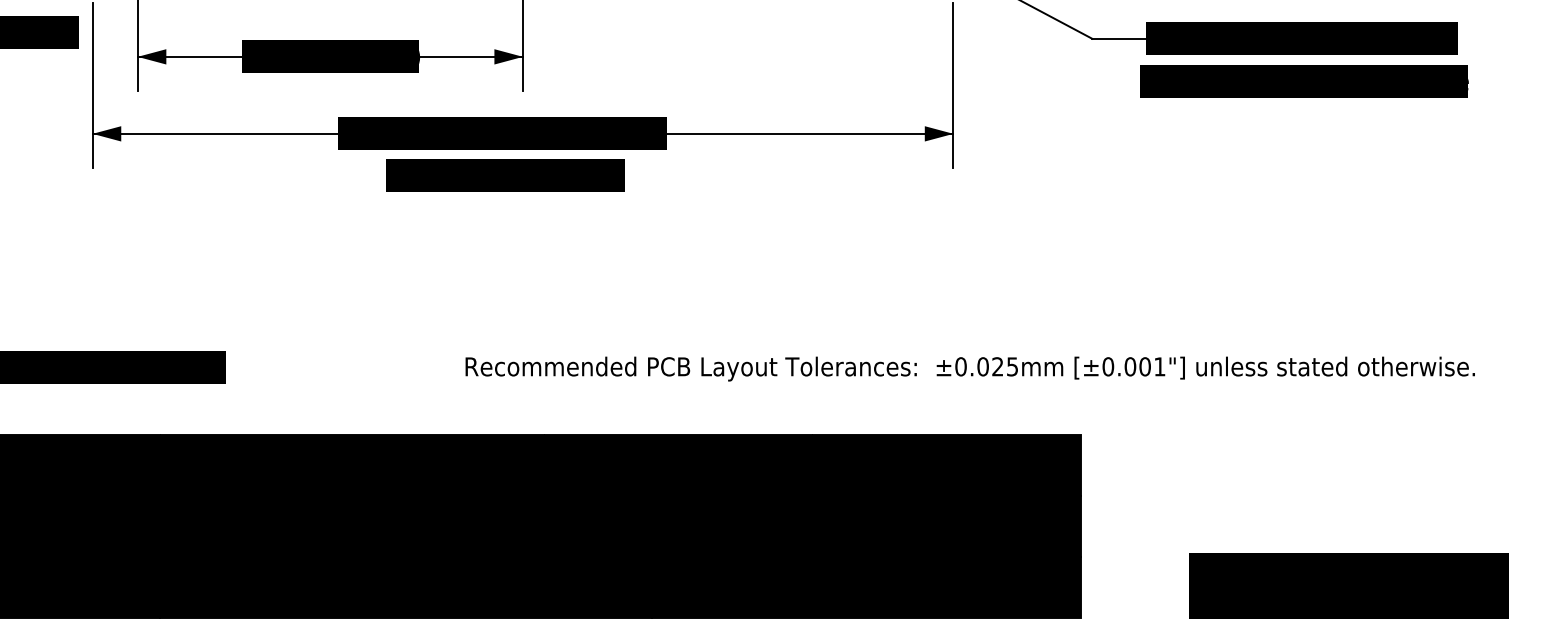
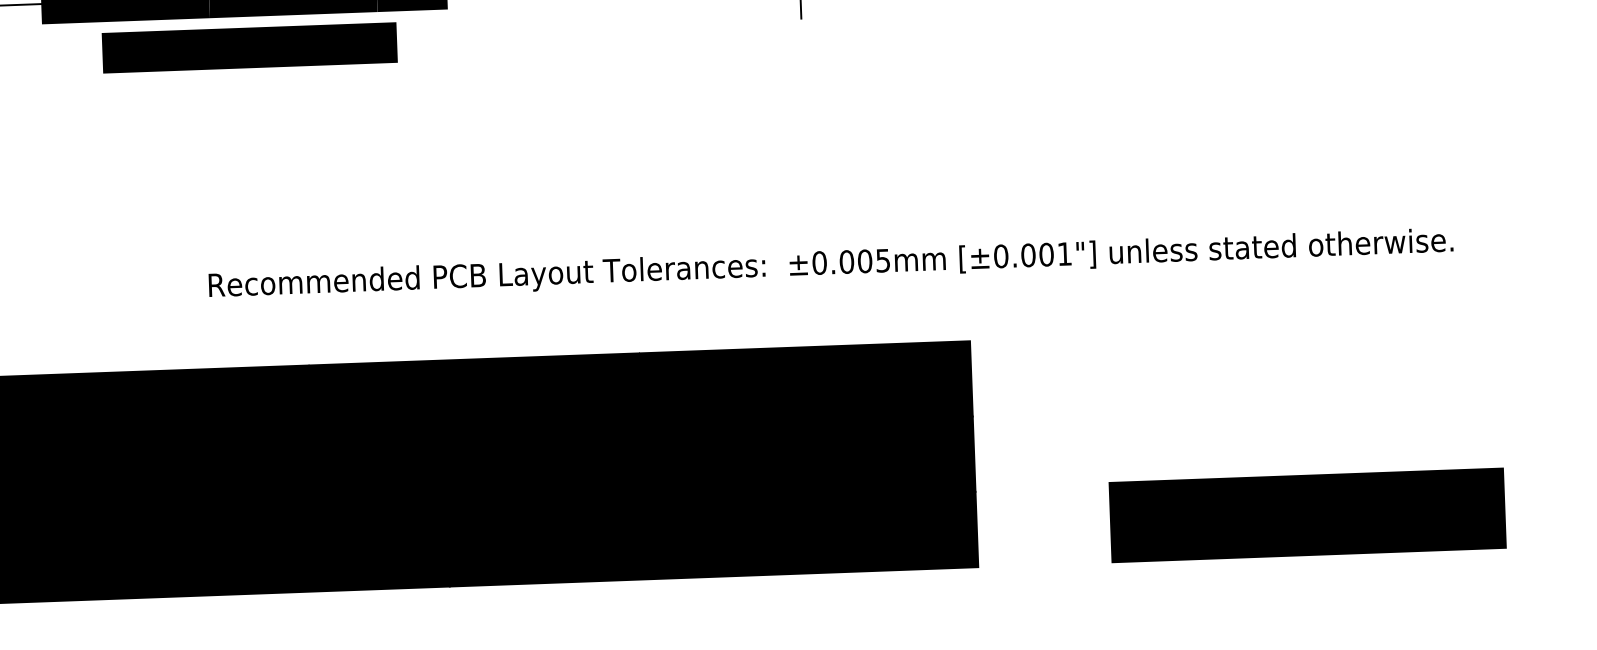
text: (997, 366) -> (864, 261), ±0.025mm -> ±0.005mm

